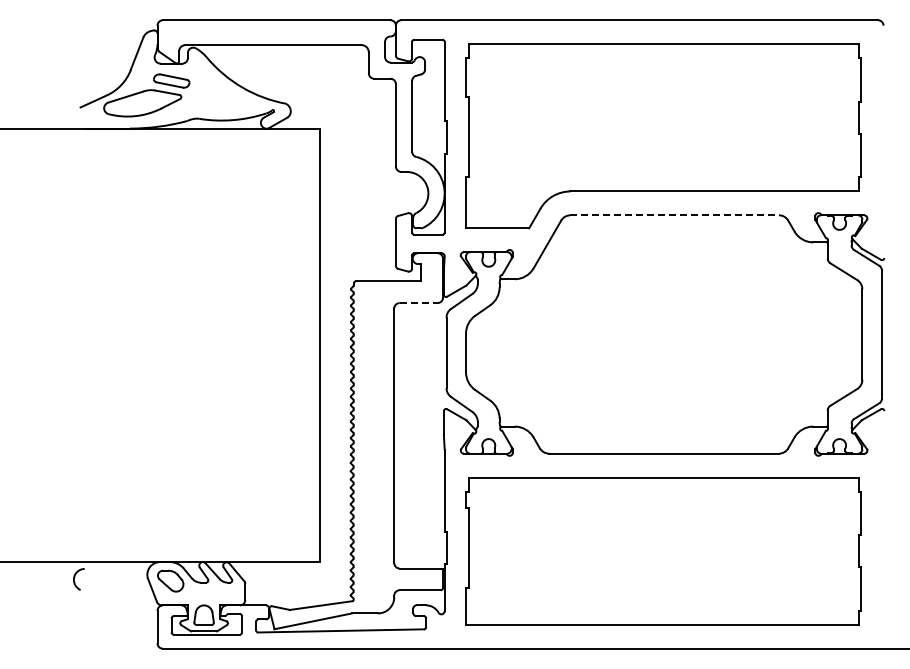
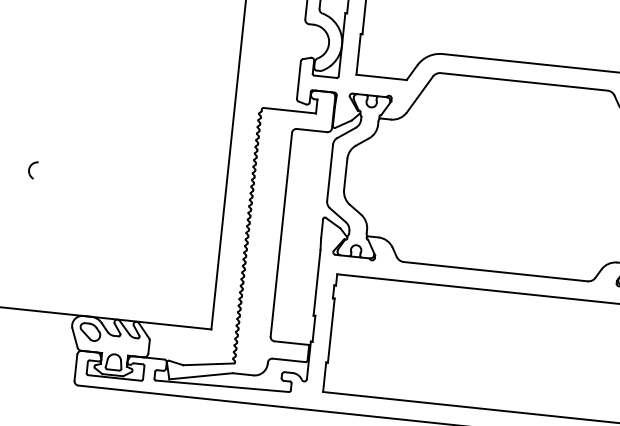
line: (675, 215) -> (524, 82), dashed -> solid
line: (418, 303) -> (311, 130), dashed -> solid
part: (78, 579) -> (32, 170), moved

